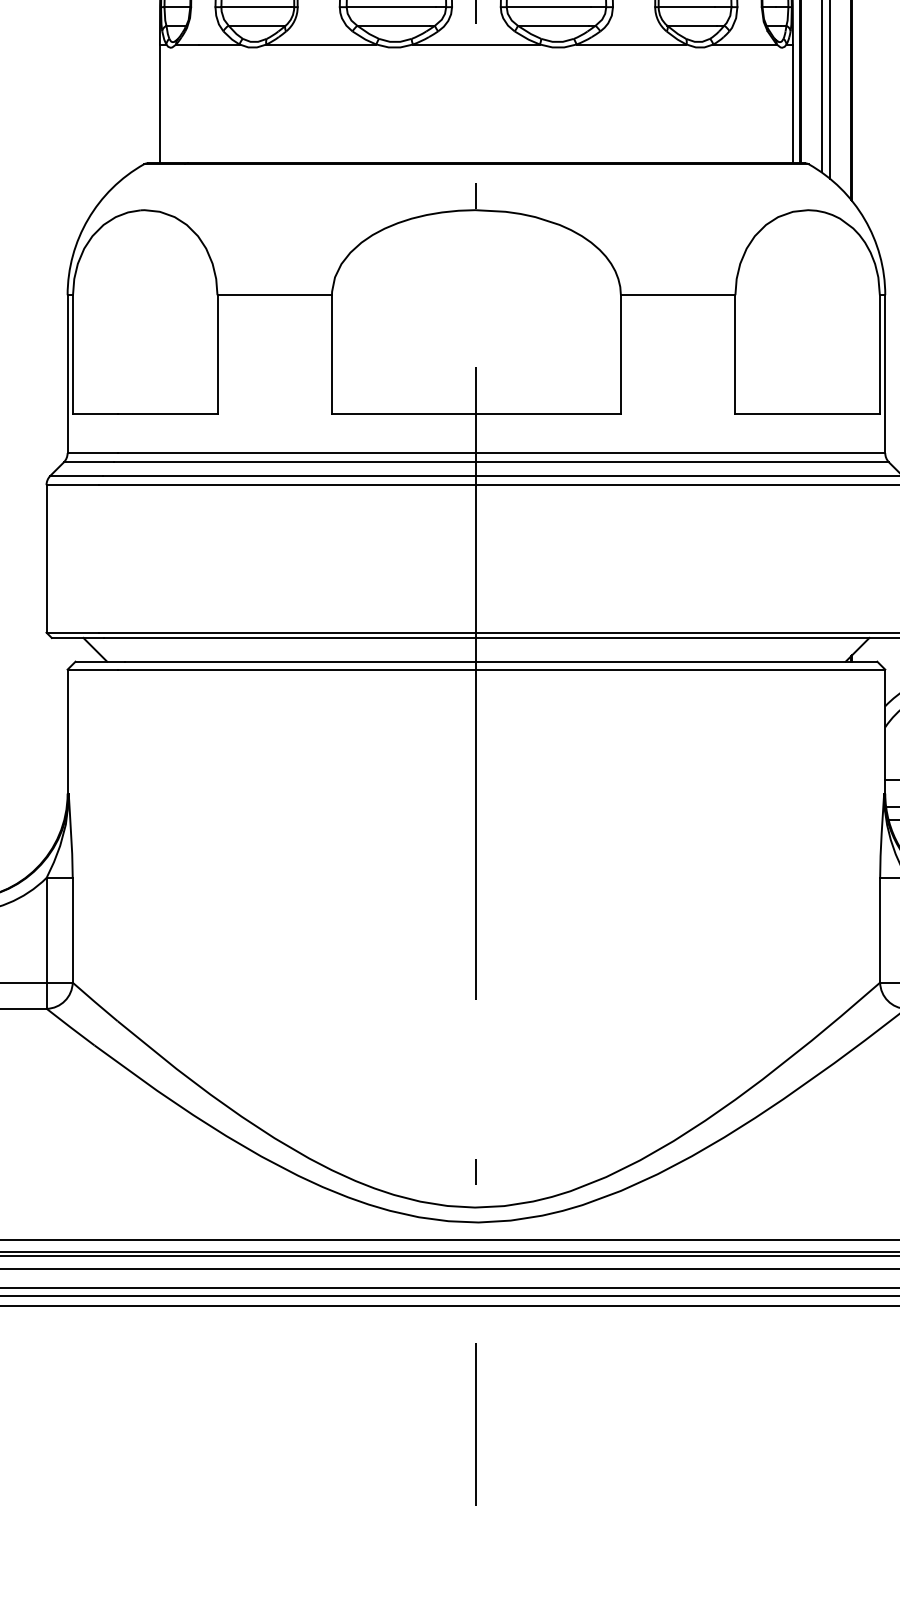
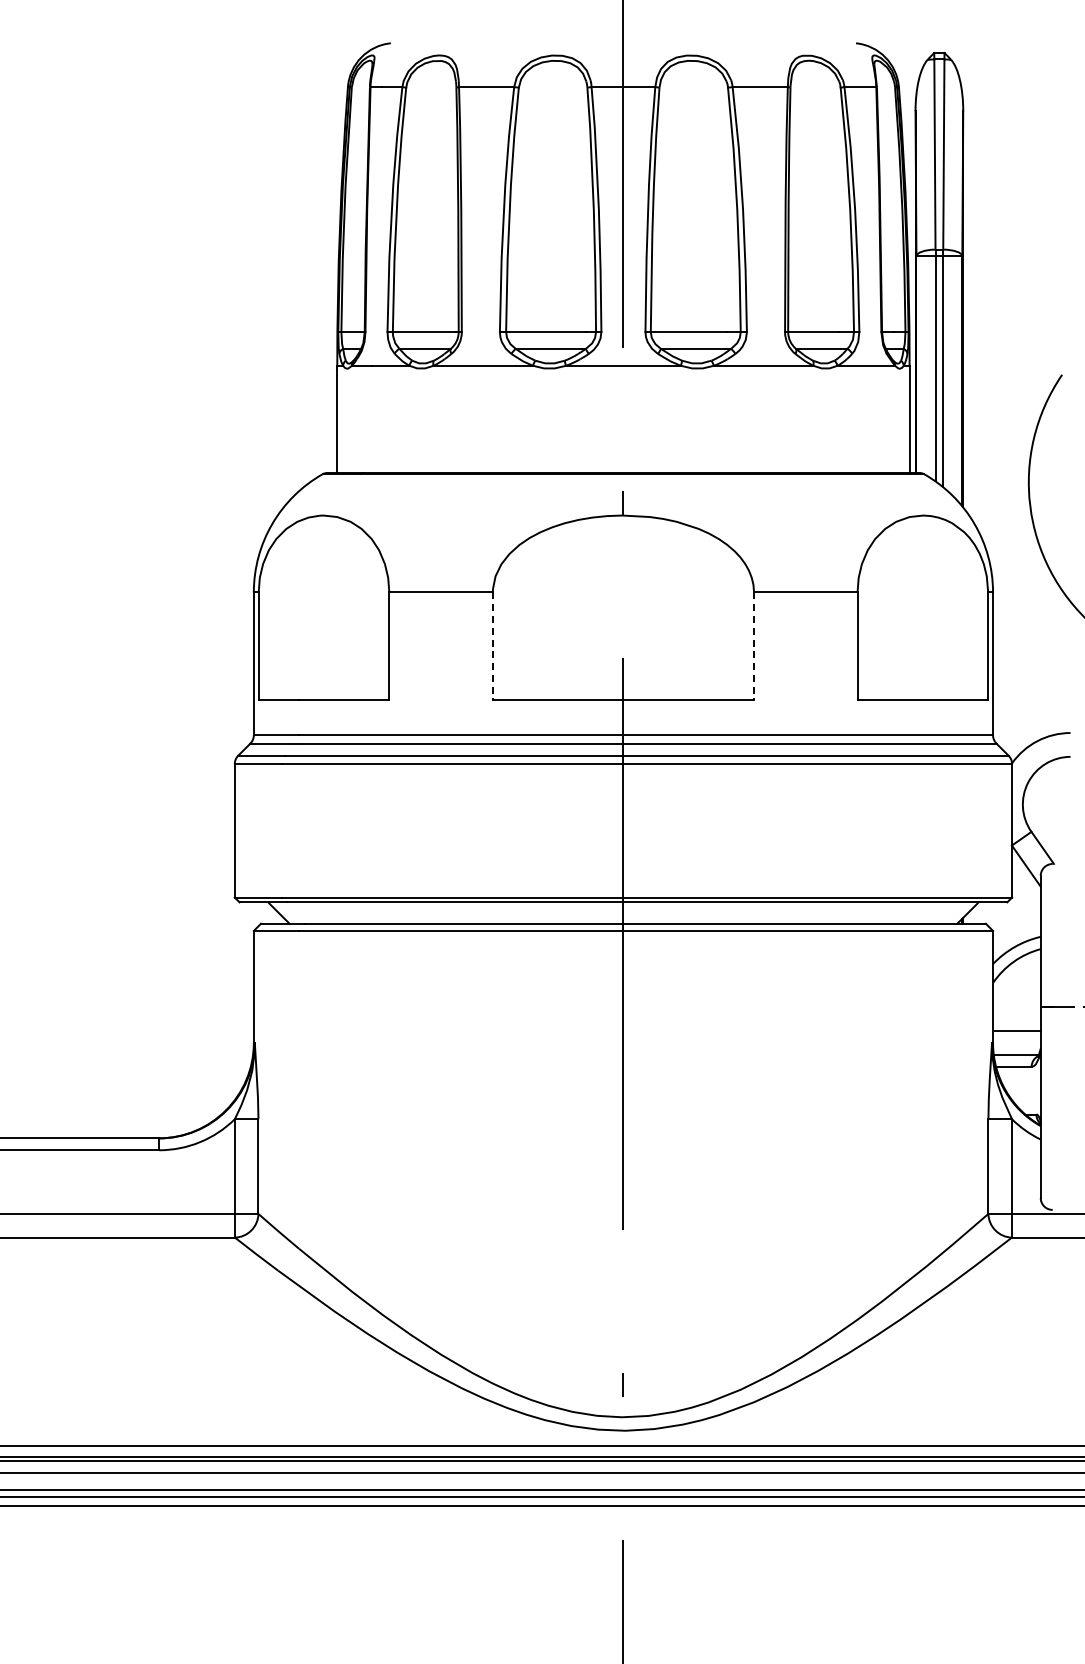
line: (331, 355) -> (492, 646), solid -> dashed
line: (621, 355) -> (754, 646), solid -> dashed

